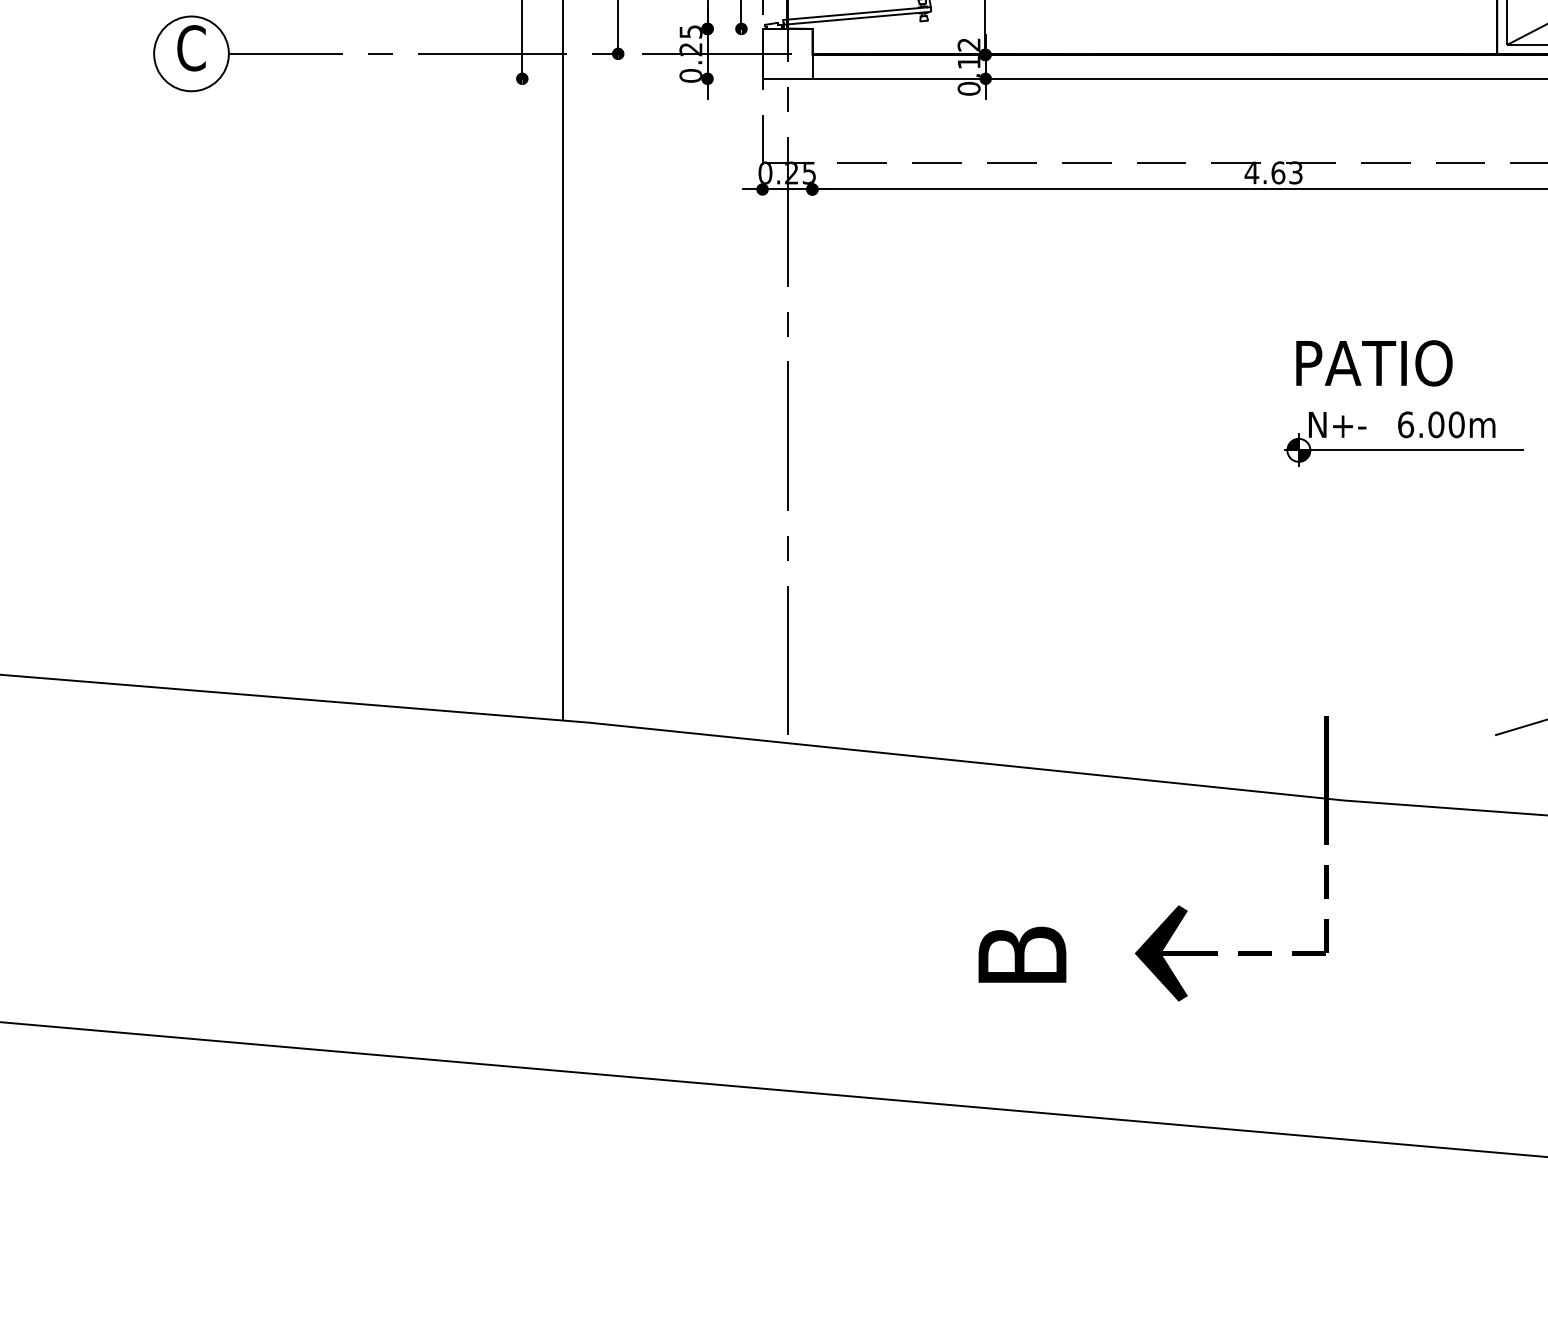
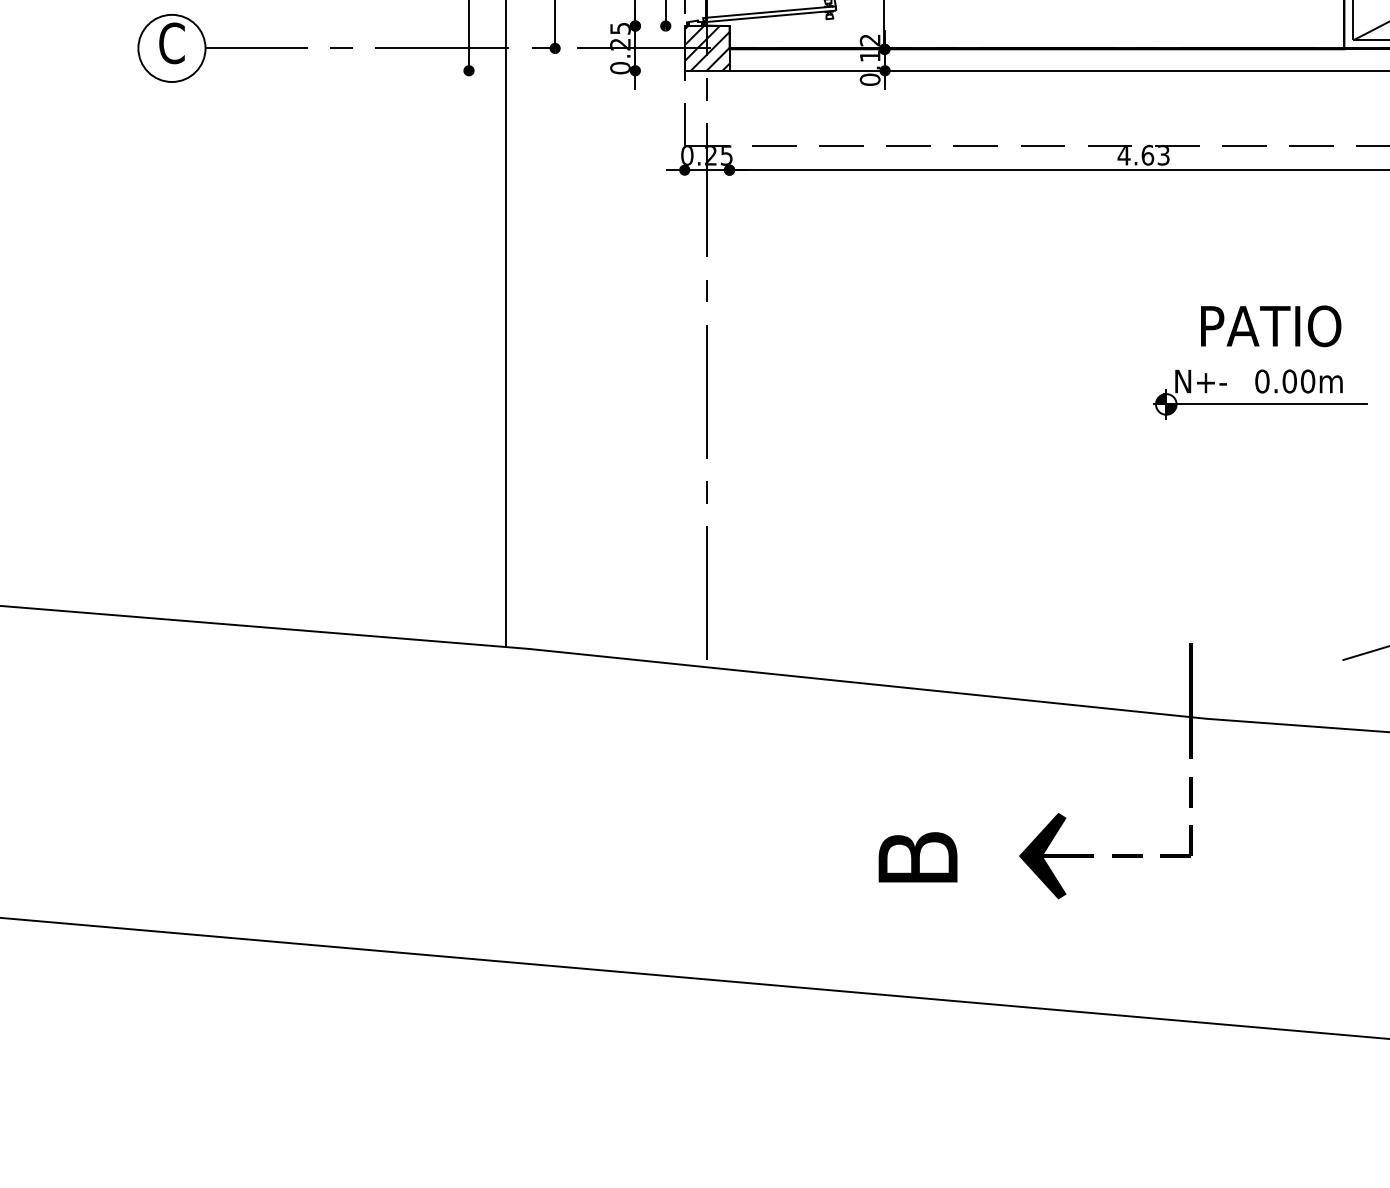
hatch: (786, 53) -> (706, 48), added
text: (1374, 363) -> (1271, 326), moved
text: (1406, 424) -> (1262, 381), 6.00m -> 0.00m

